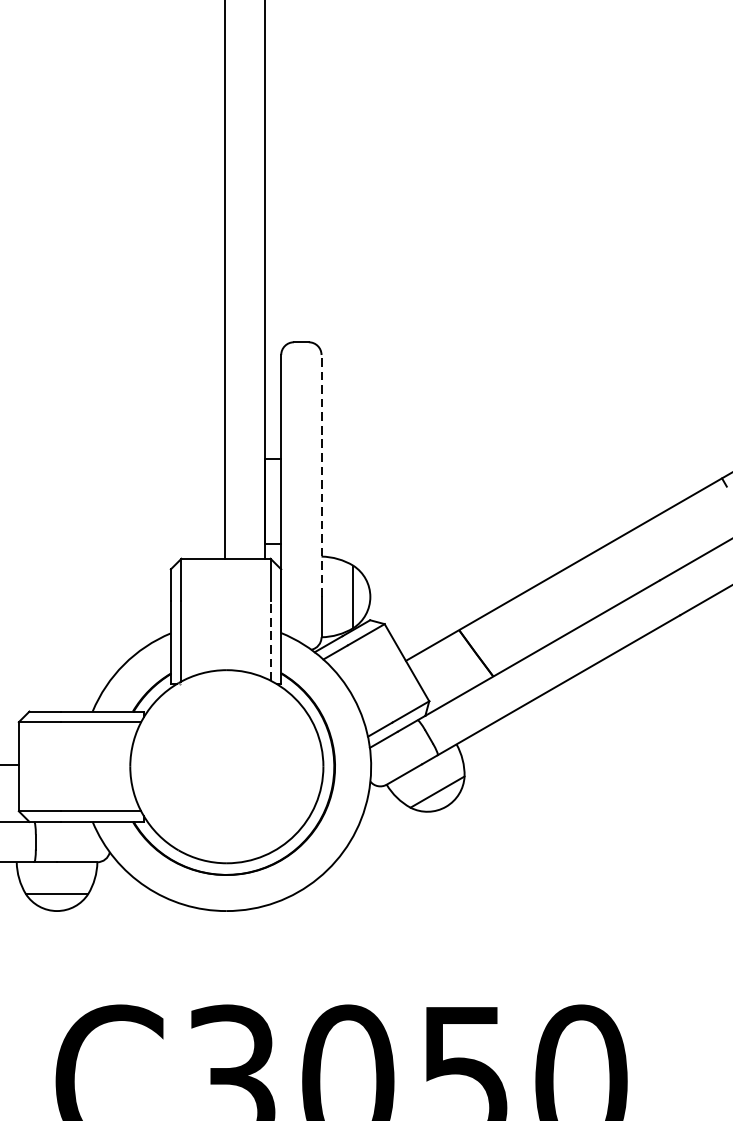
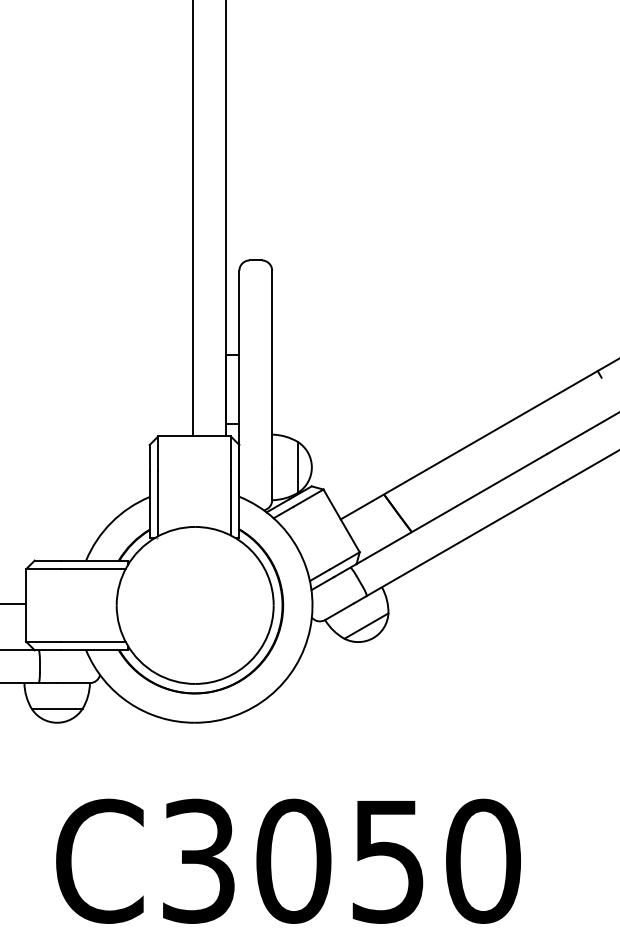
line: (321, 475) -> (272, 368), dashed -> solid
line: (270, 640) -> (230, 502), dashed -> solid

